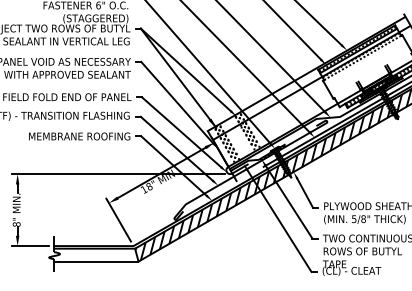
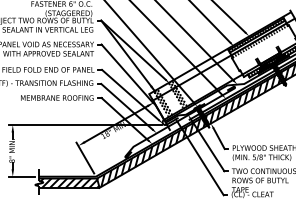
hatch: (93, 254) -> (67, 182), added

